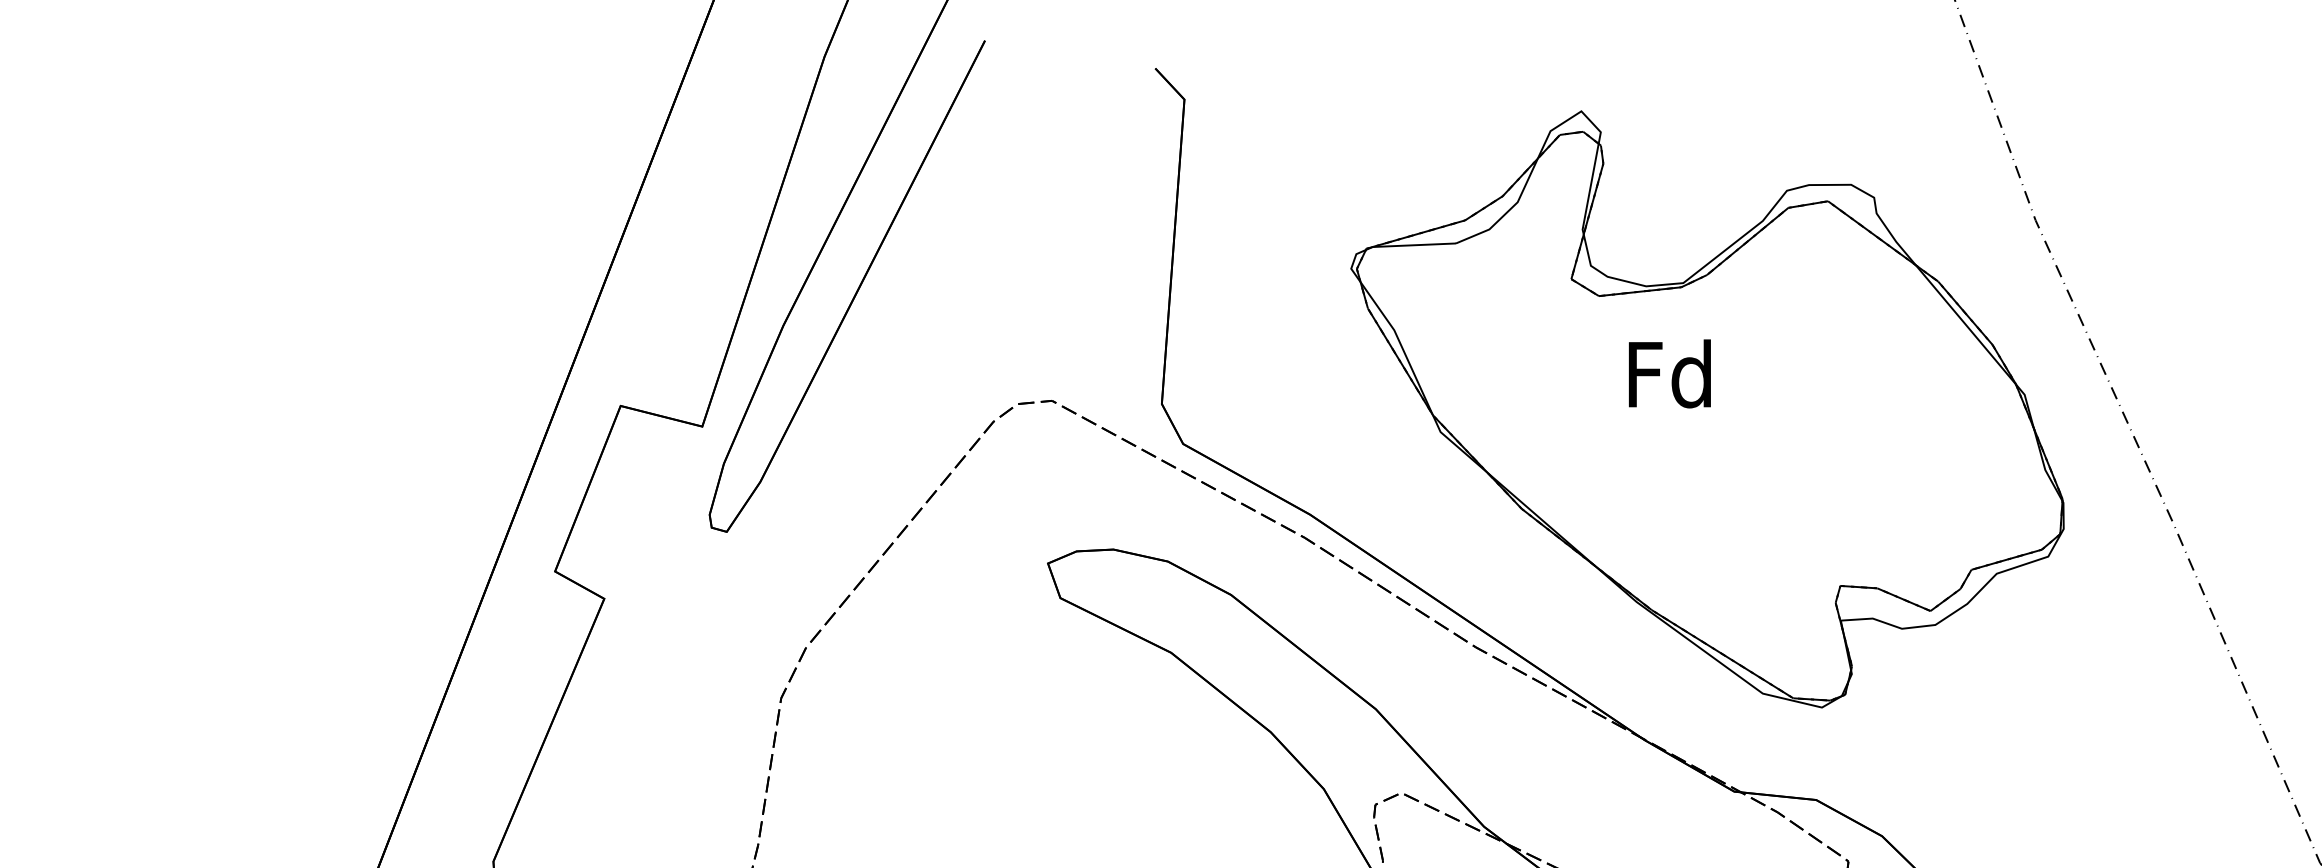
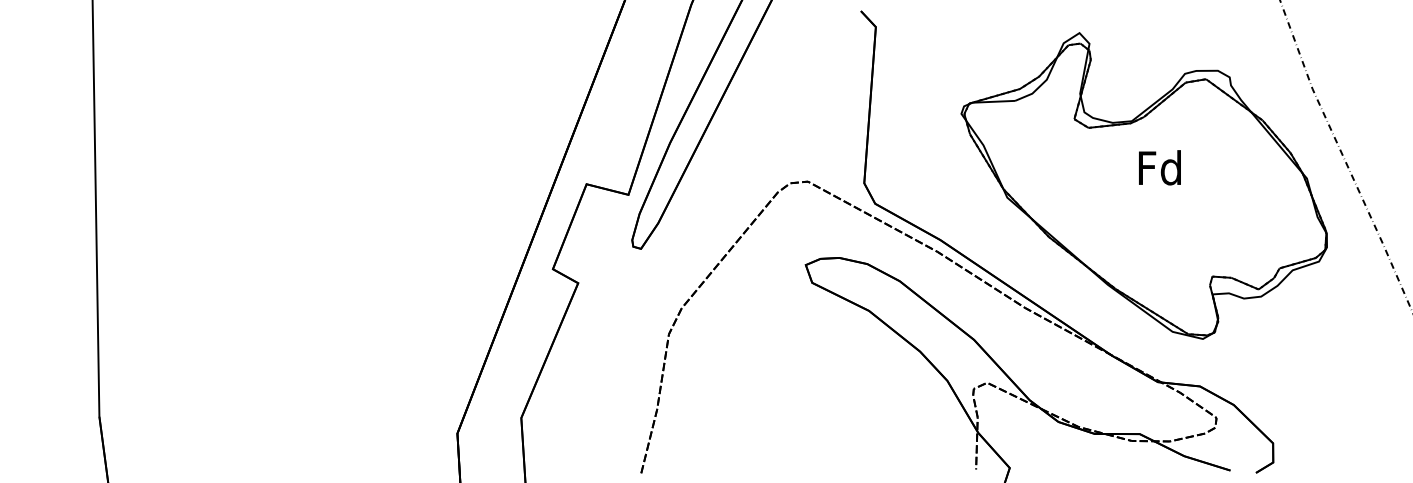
text: (1669, 373) -> (1159, 167), moved

